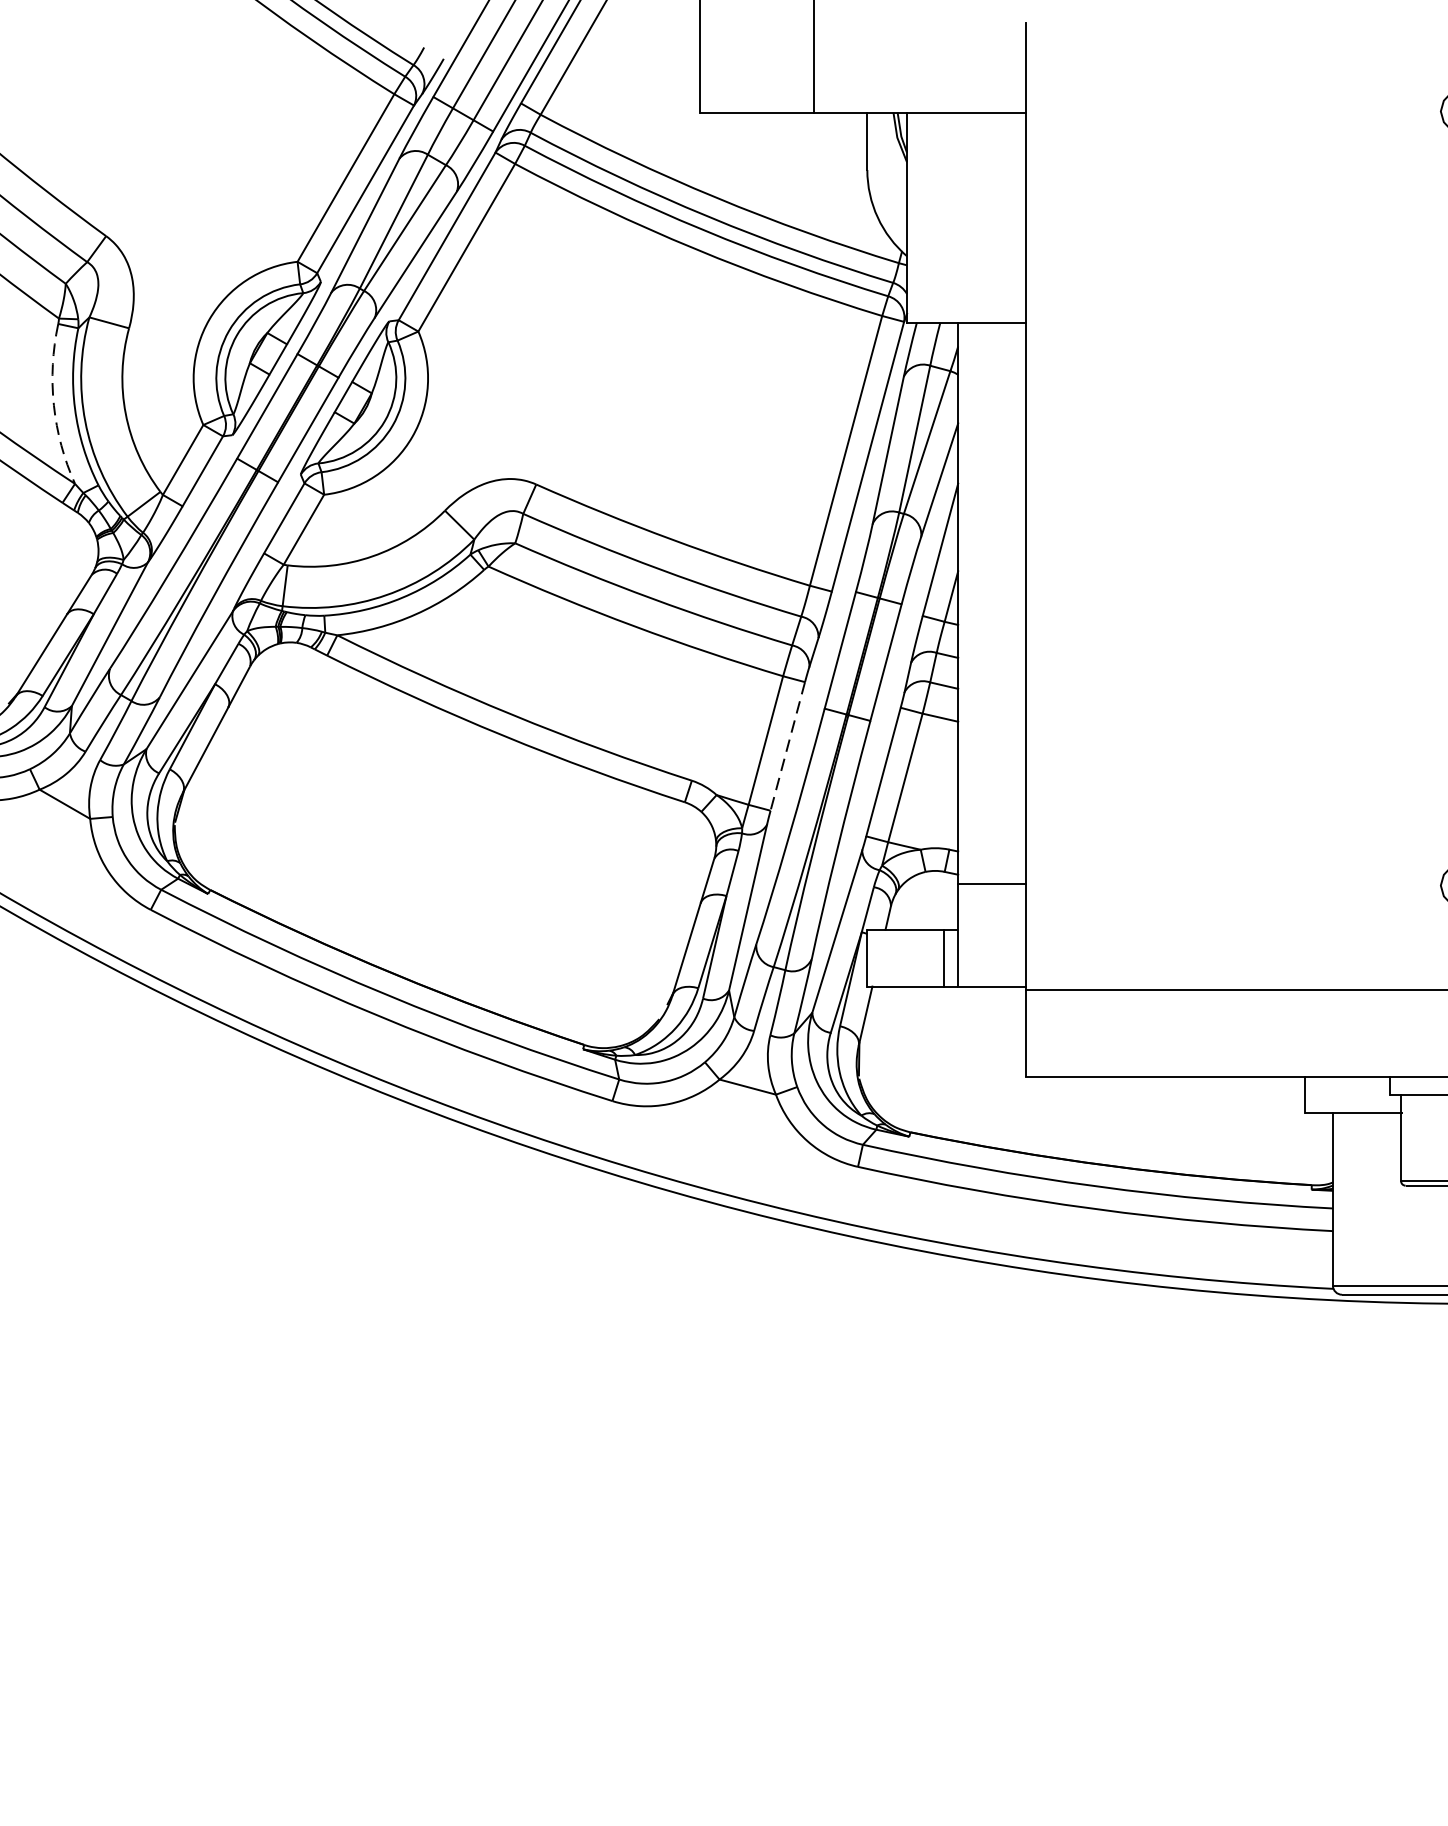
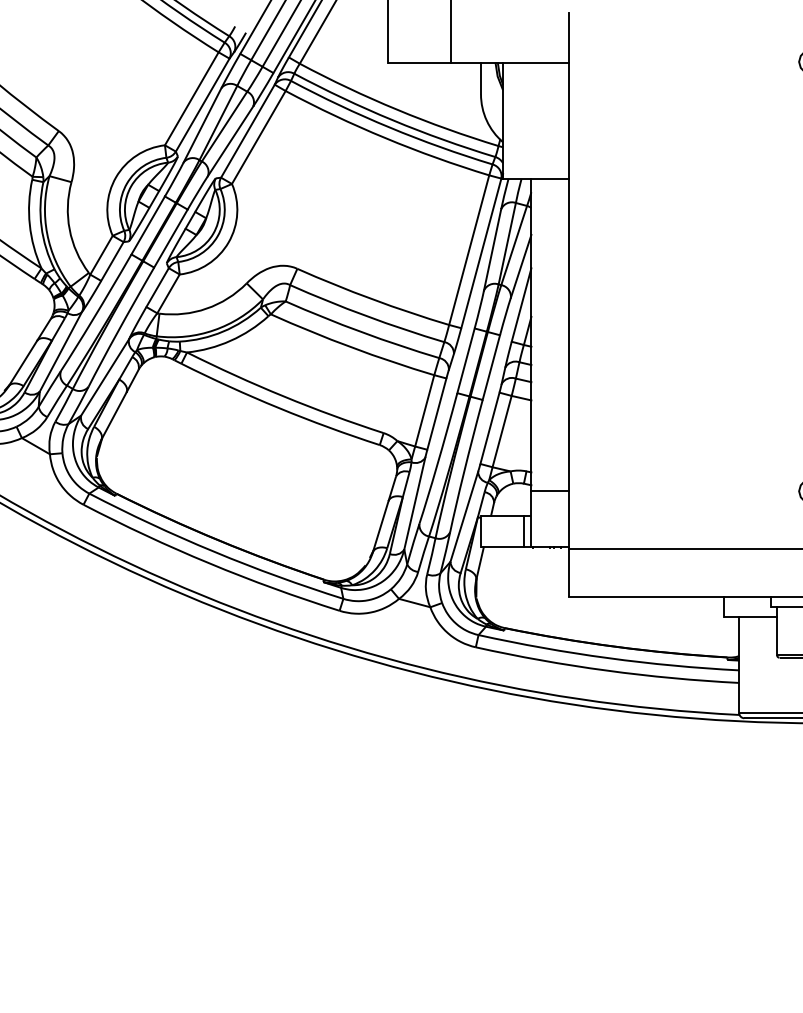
arc: (53, 404) -> (29, 224), dashed -> solid
line: (787, 747) -> (436, 414), dashed -> solid

